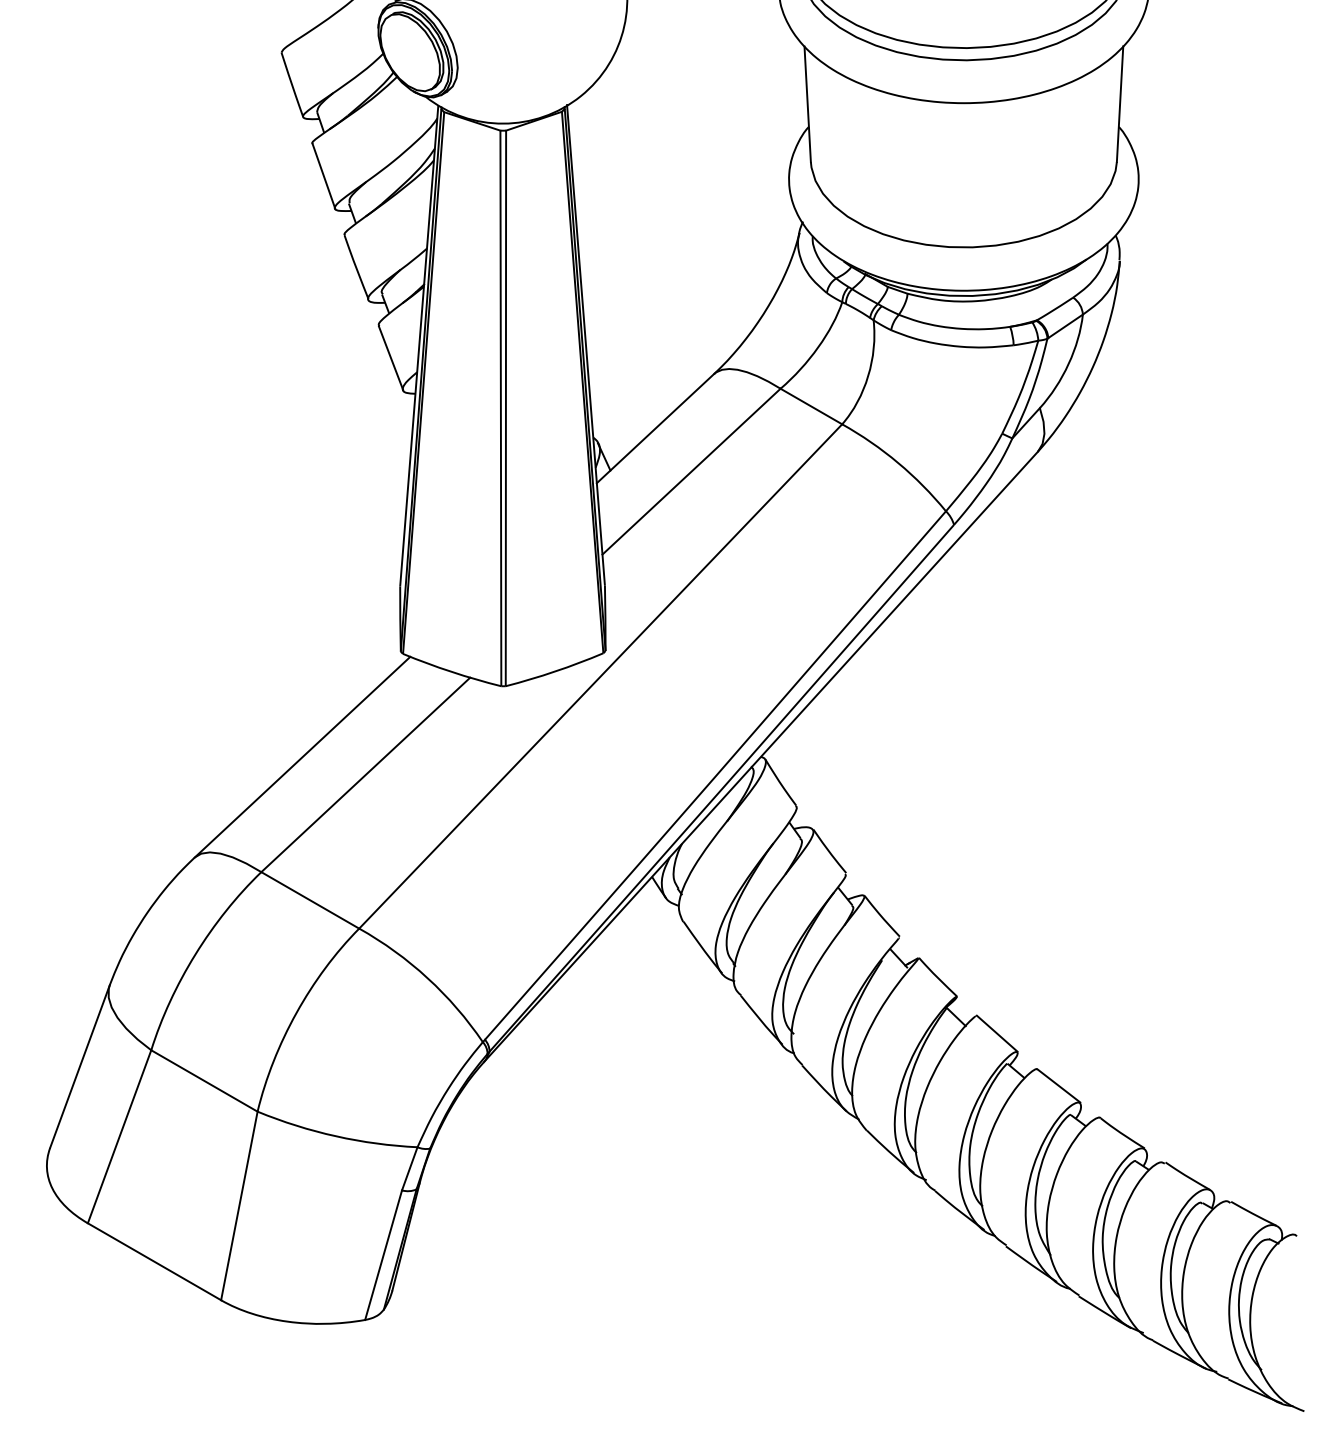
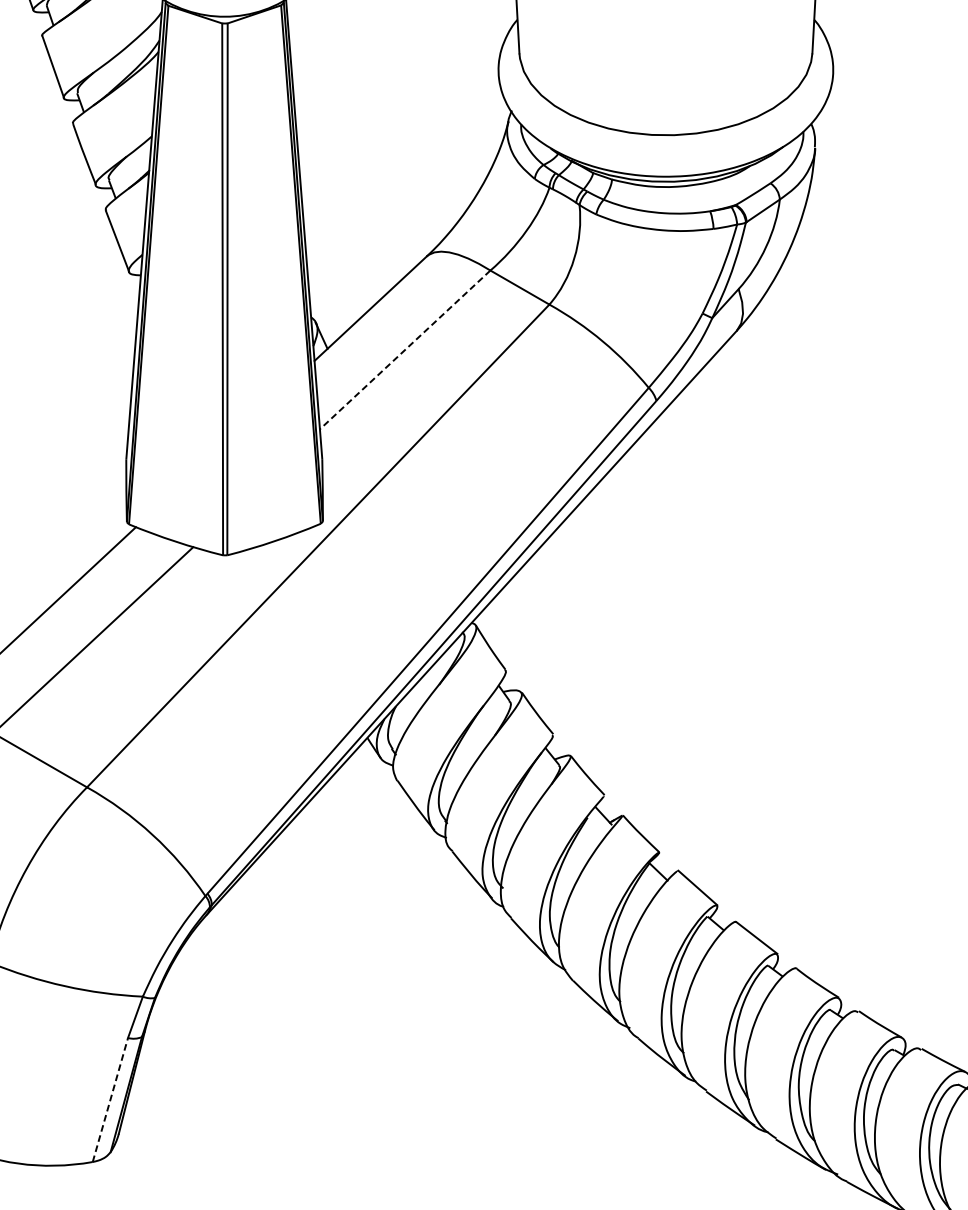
line: (691, 471) -> (405, 349), solid -> dashed
line: (383, 1254) -> (110, 1099), solid -> dashed

